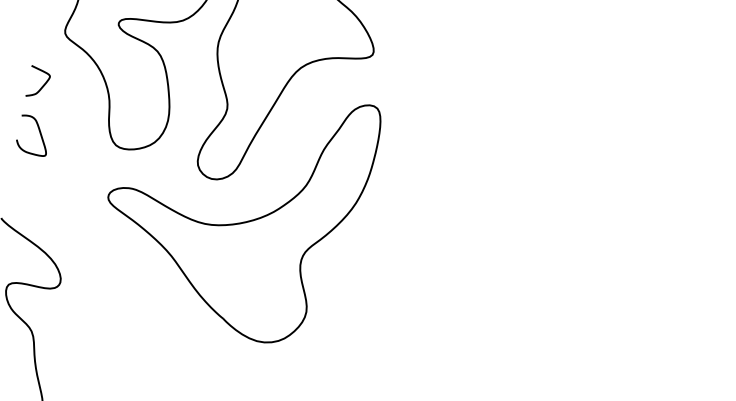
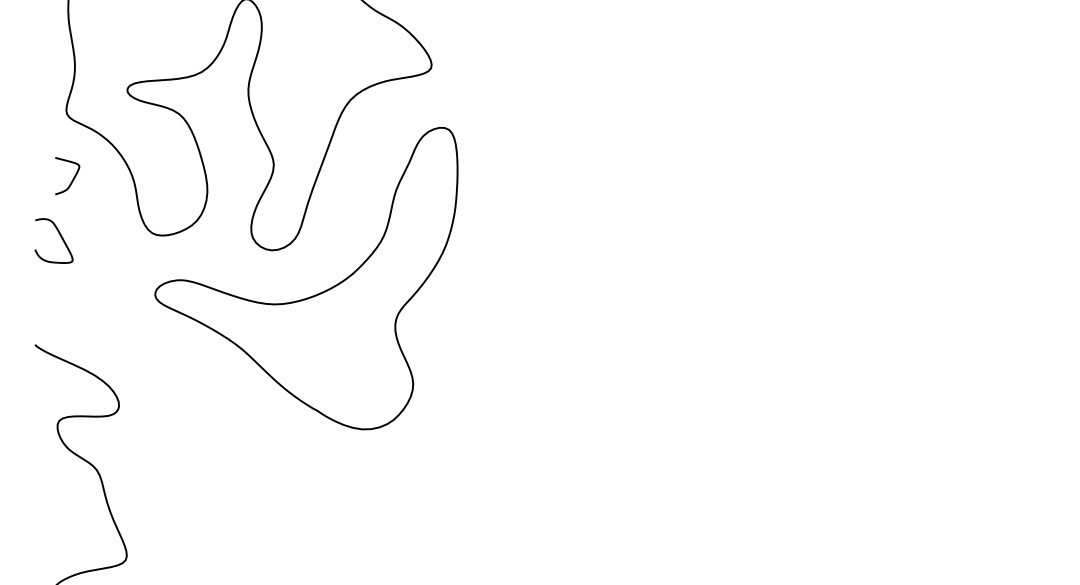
curve: (41, 87) -> (71, 180), moved

